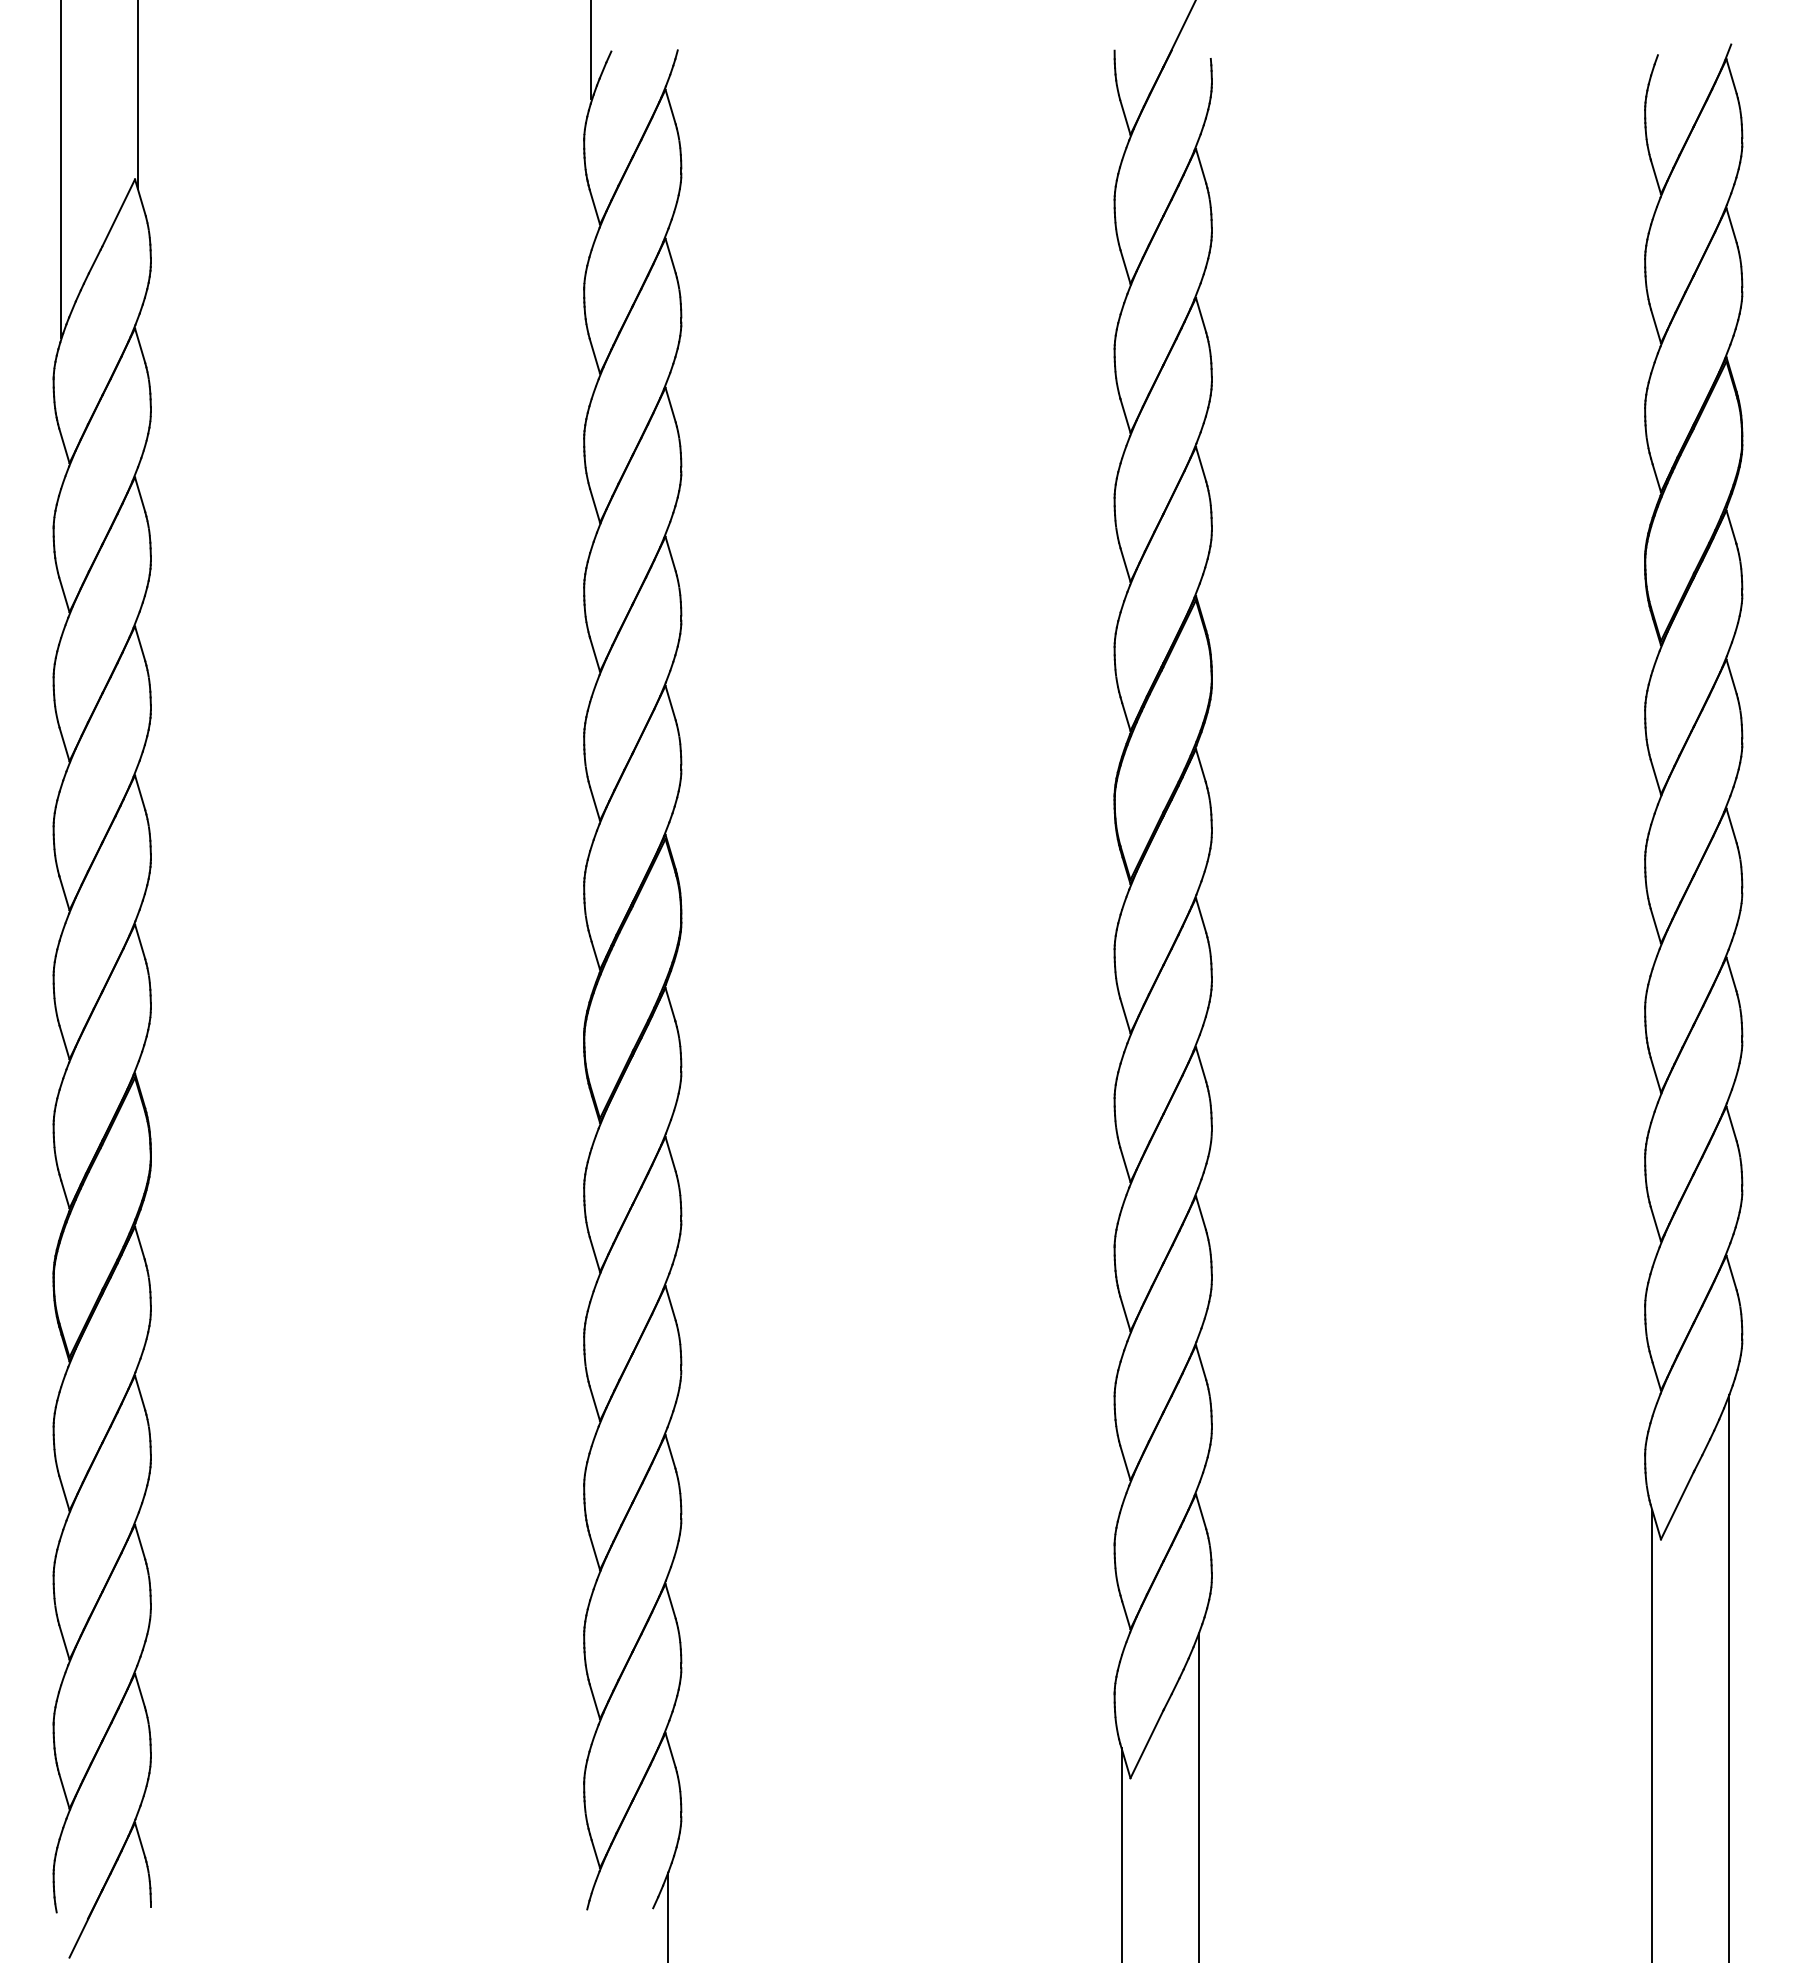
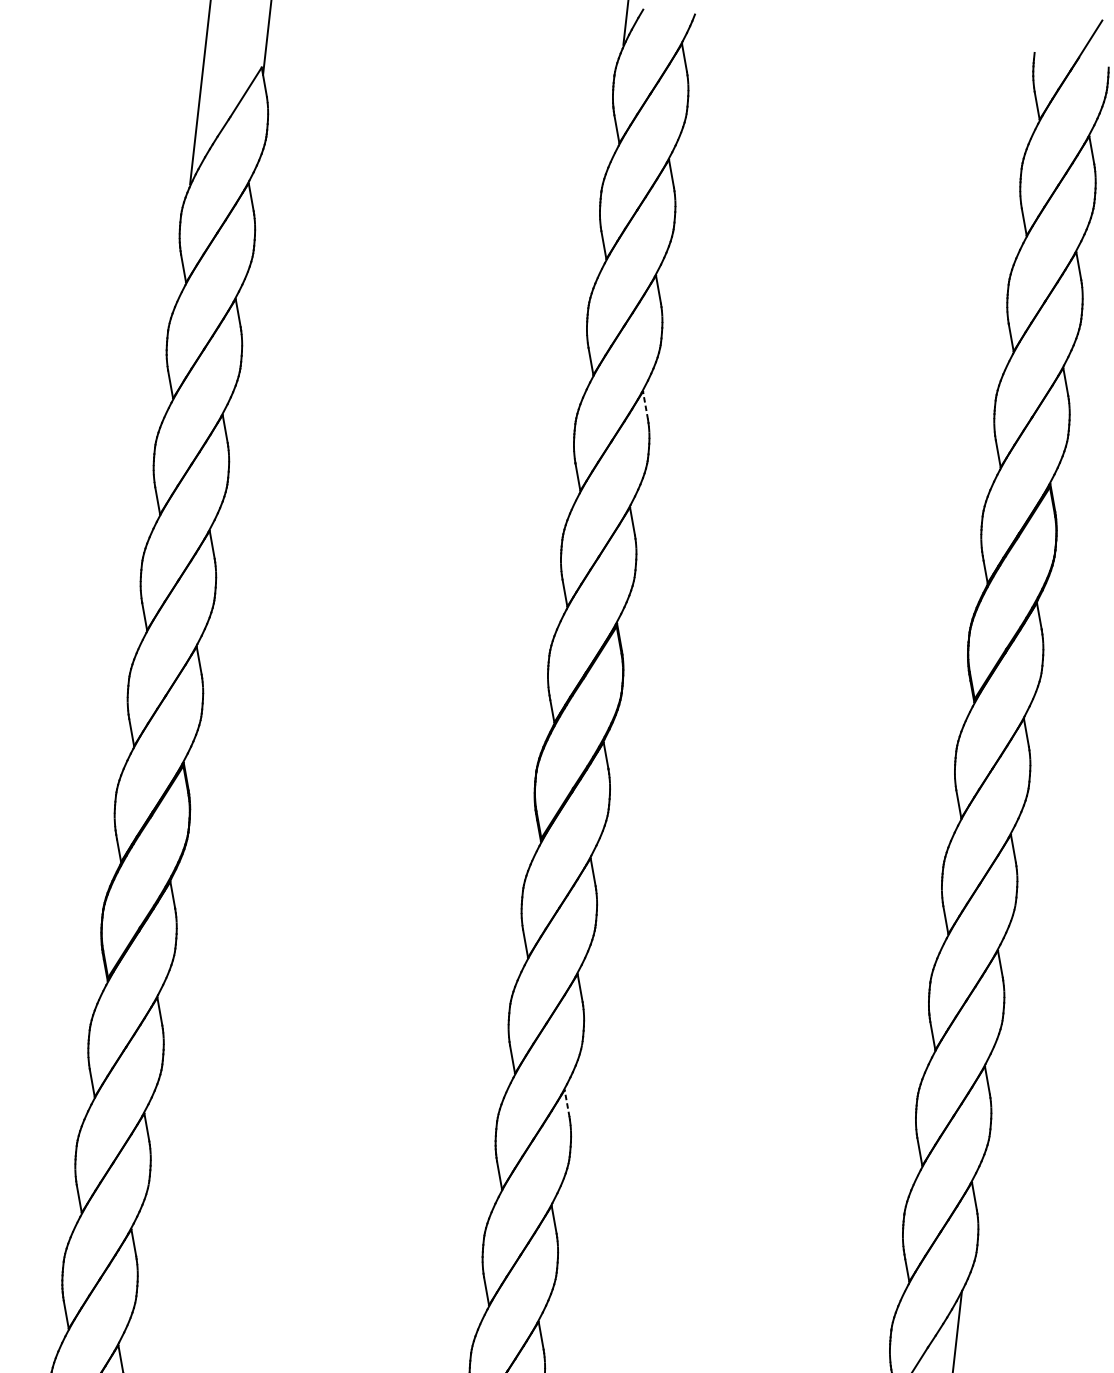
line: (670, 553) -> (645, 405), solid -> dashed
line: (670, 1451) -> (567, 1103), solid -> dashed

